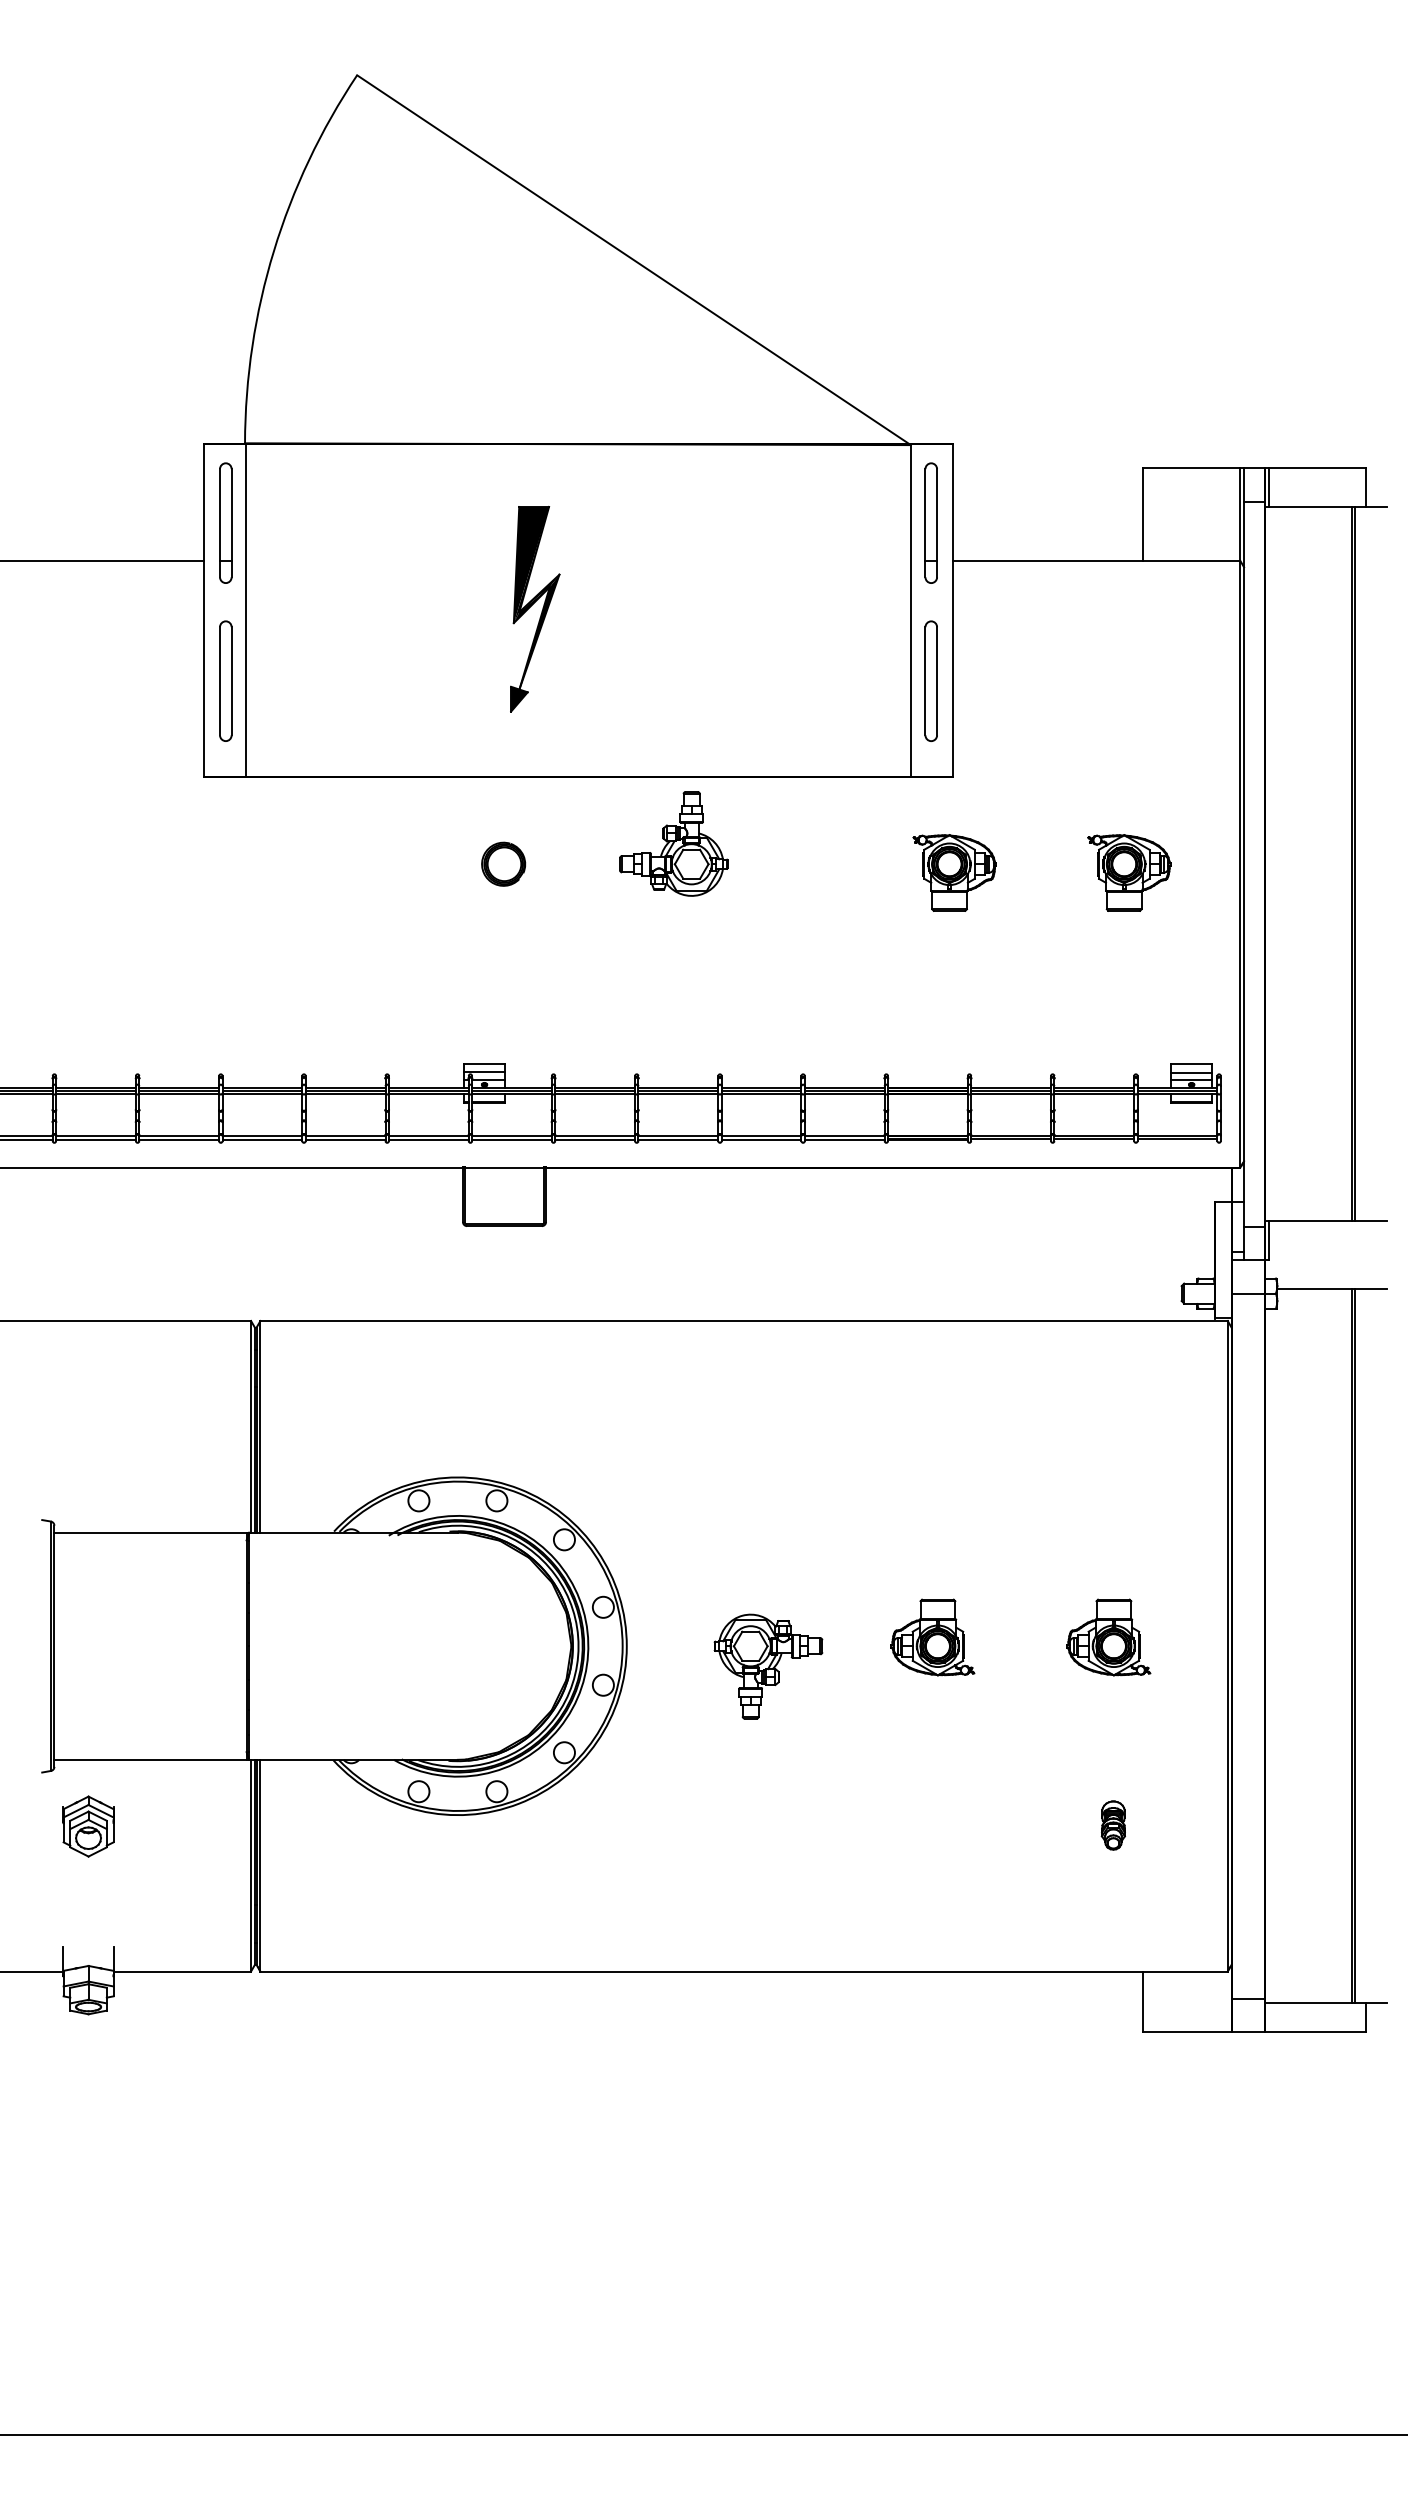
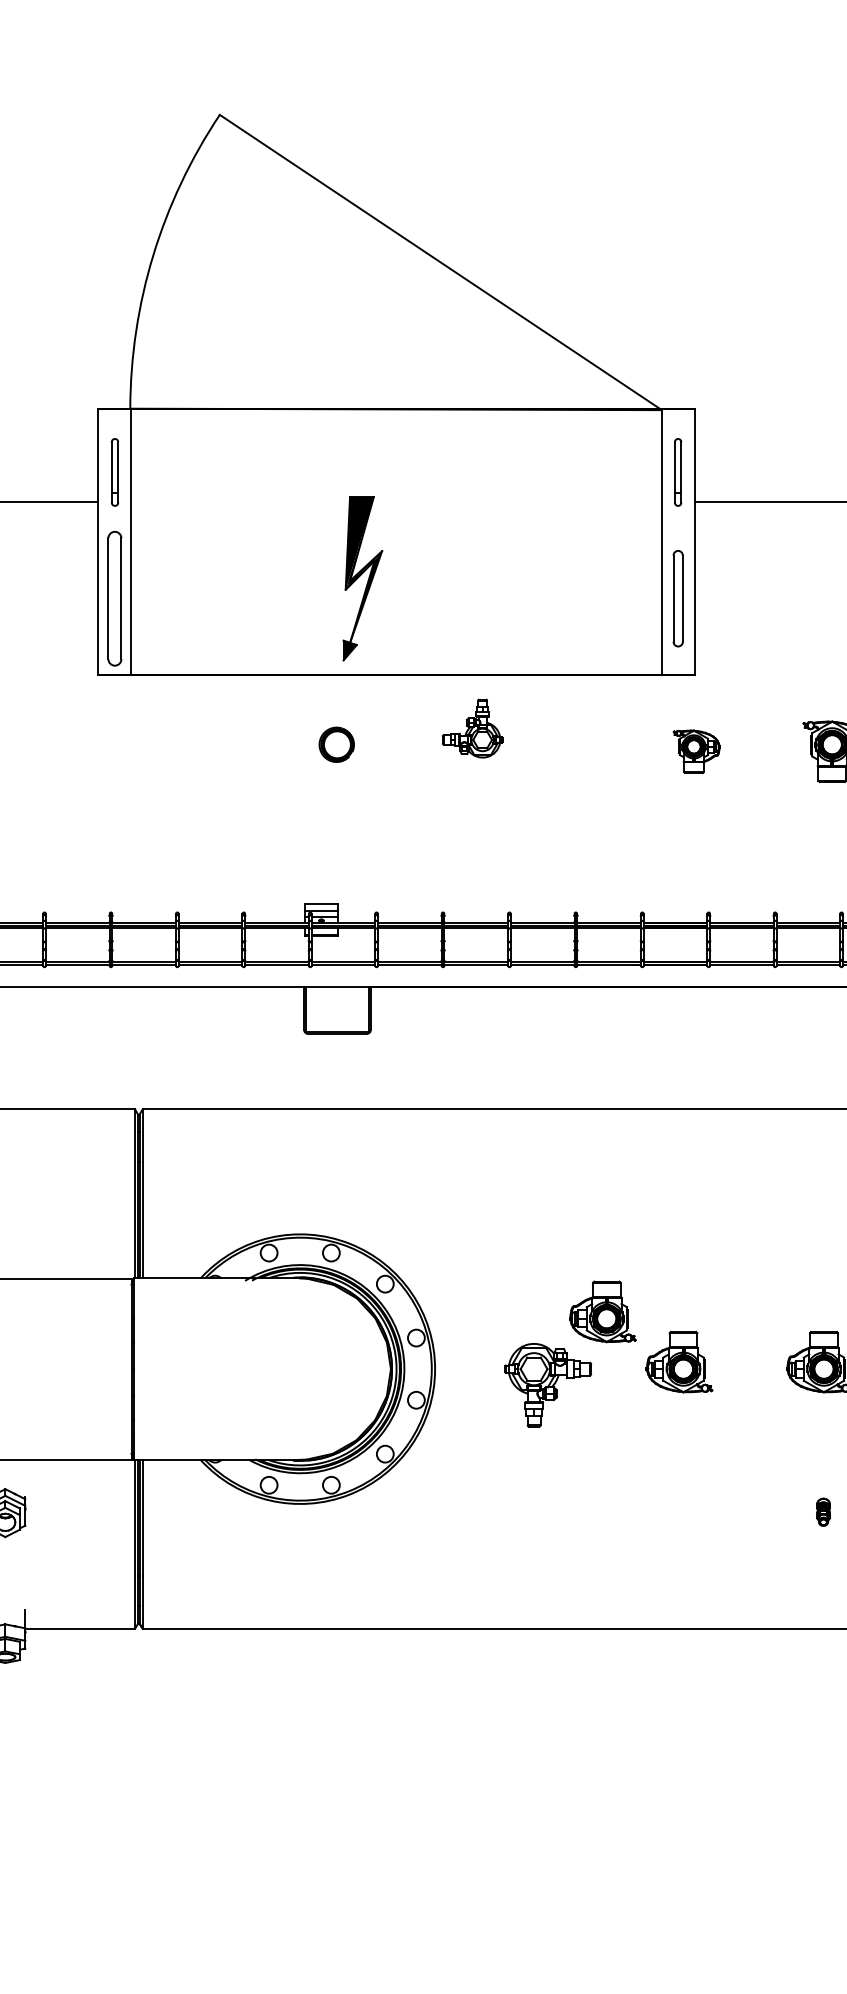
part: (225, 522) -> (114, 471), size x0.7
part: (930, 522) -> (677, 471), size x0.7
part: (535, 609) -> (363, 578), moved
part: (225, 680) -> (114, 598), size x1.4
part: (673, 843) -> (472, 728), size x0.7
part: (954, 872) -> (696, 751), size x0.7
part: (836, 1574) -> (602, 1311), added
part: (1112, 1825) -> (822, 1512), size x0.7

